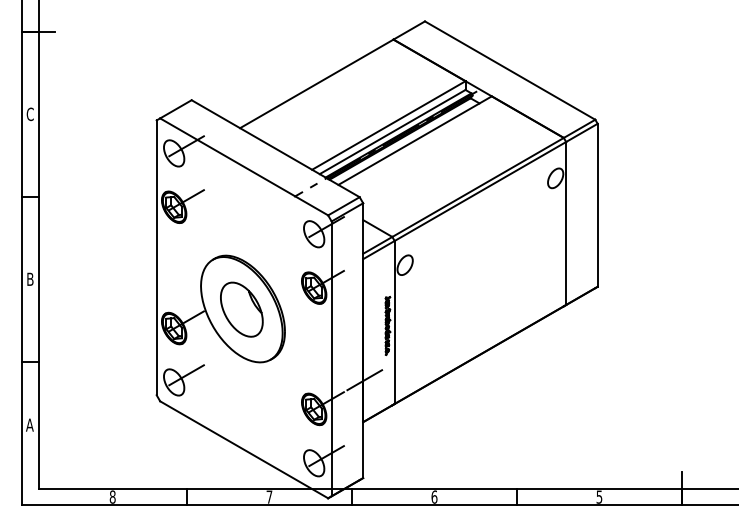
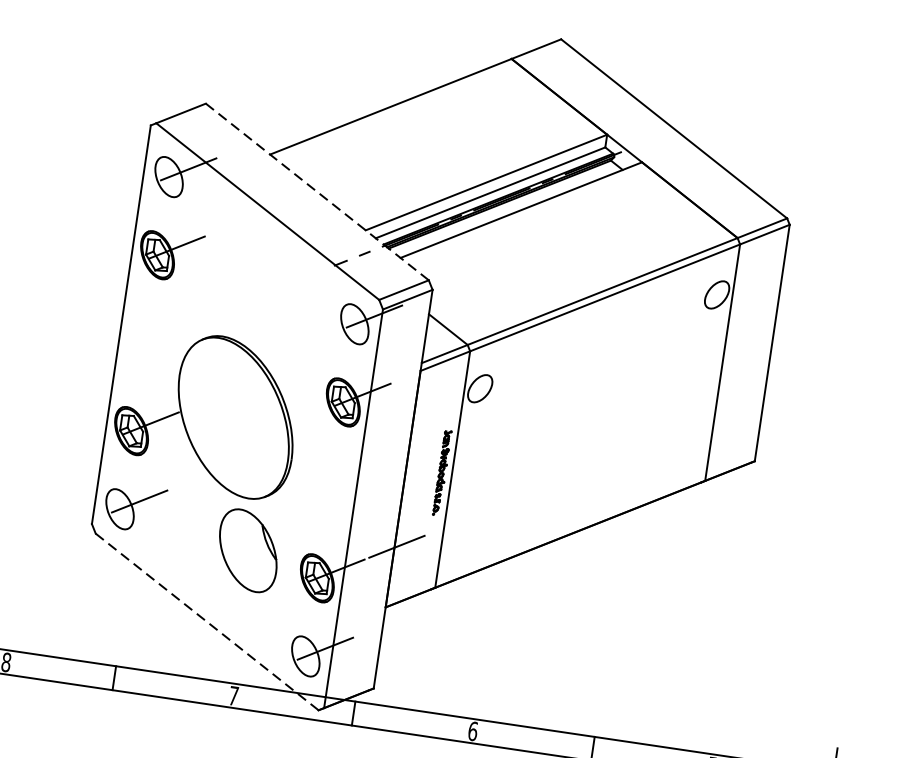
line: (275, 148) -> (317, 191), solid -> dashed
part: (241, 309) -> (247, 550), moved
line: (244, 449) -> (207, 621), solid -> dashed

